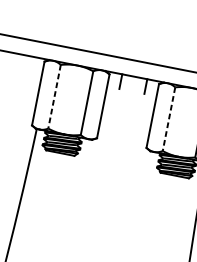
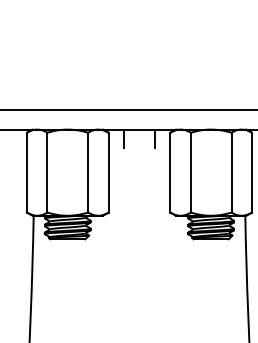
line: (54, 96) -> (47, 172), dashed -> solid
line: (168, 119) -> (190, 172), dashed -> solid

